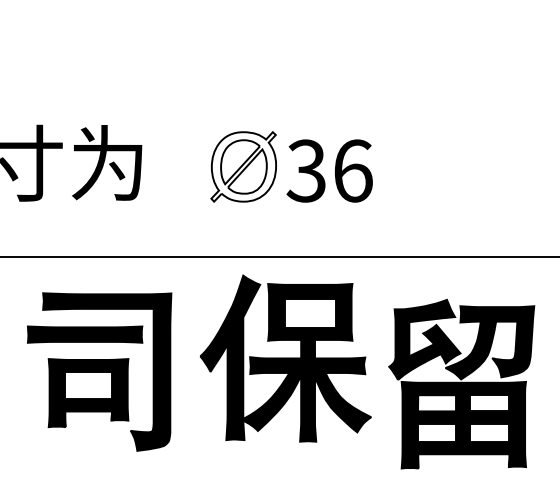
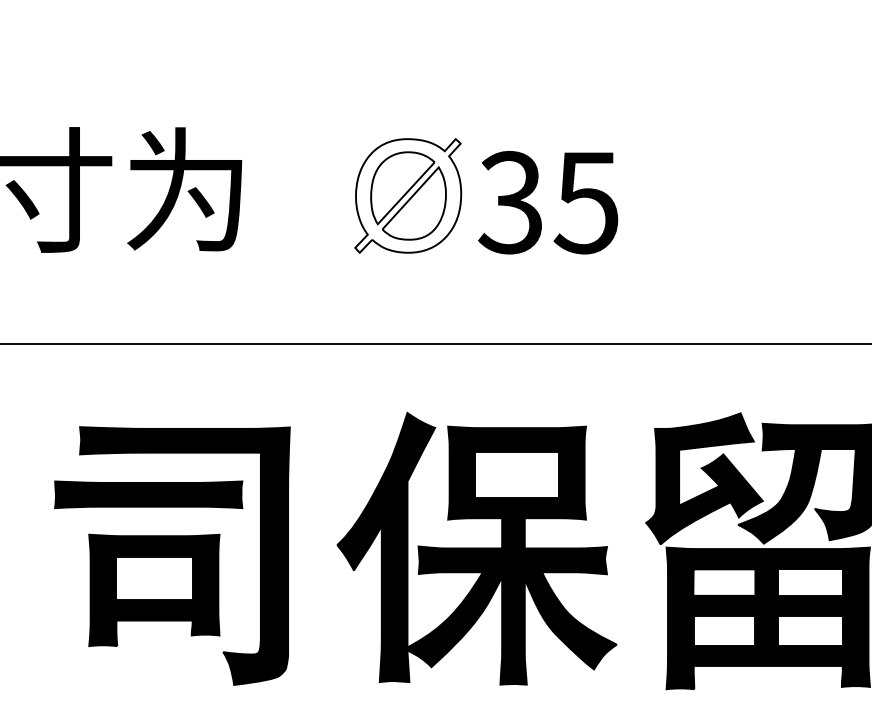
text: (352, 170) -> (586, 201), 36 -> 35
part: (285, 358) -> (476, 548), moved
part: (99, 371) -> (172, 555), moved

